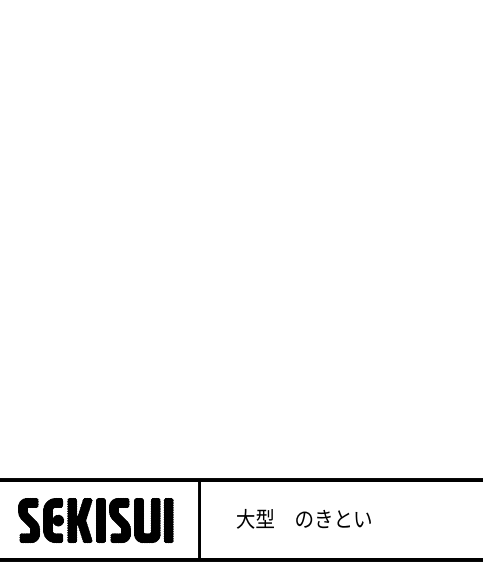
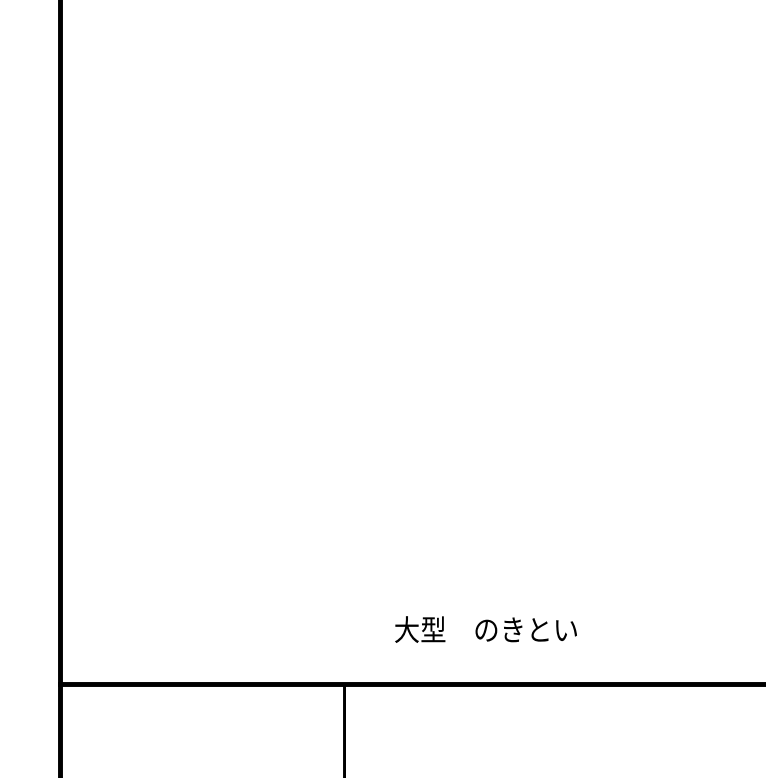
text: (303, 518) -> (485, 629), moved
part: (95, 520) -> (203, 738), removed

